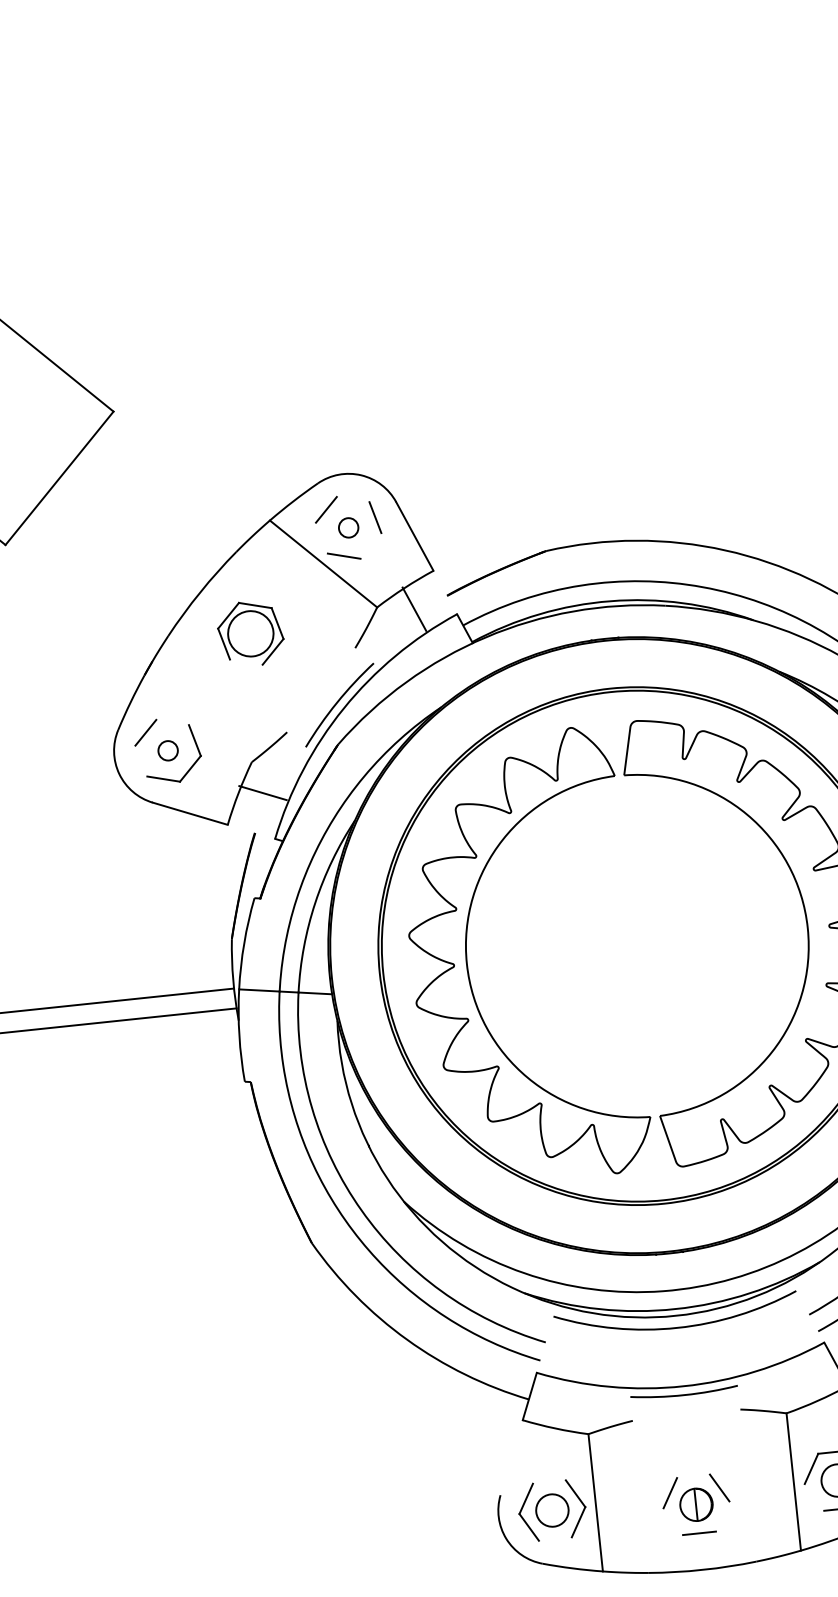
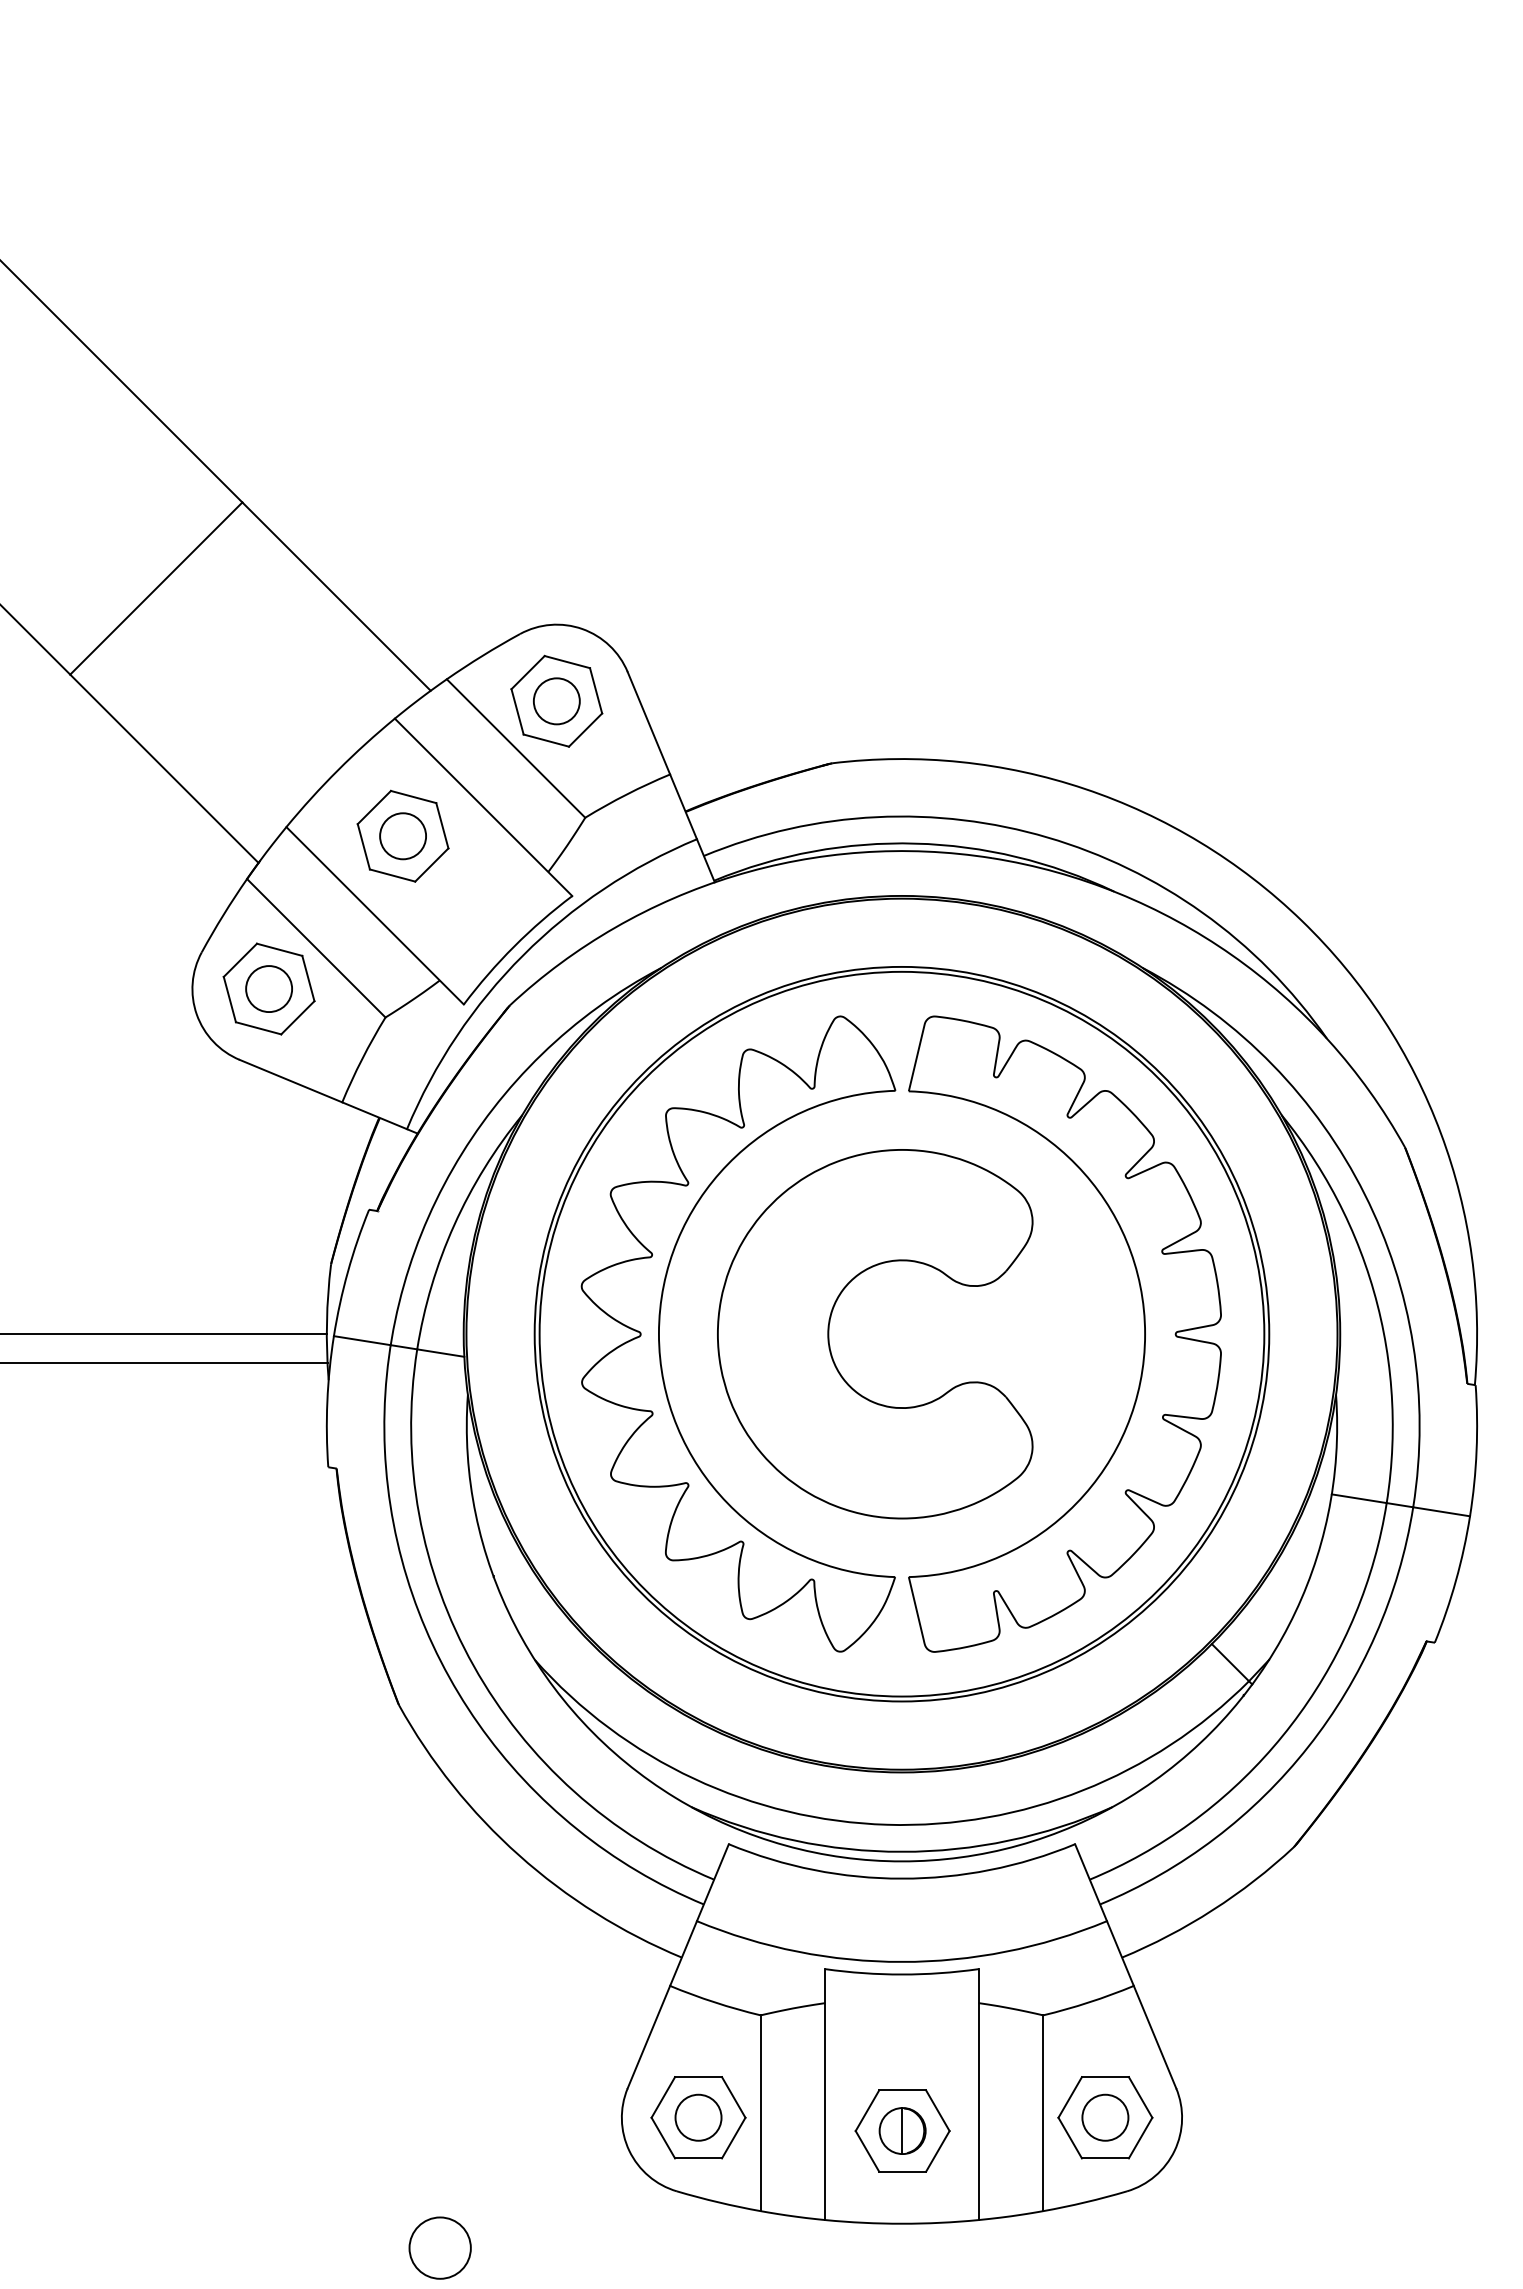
line: (186, 470) -> (336, 596), added
line: (353, 499) -> (567, 662), added
circle: (348, 528) -> (556, 701), size x1.67
line: (321, 537) -> (517, 711), added
line: (370, 545) -> (585, 729), added
line: (78, 603) -> (164, 768), added
line: (305, 607) -> (483, 807), added
line: (414, 608) -> (683, 806), moved
circle: (251, 633) -> (403, 836), size x0.71
line: (246, 662) -> (392, 875), added
line: (236, 691) -> (374, 915), added
line: (198, 718) -> (316, 948), added
line: (172, 722) -> (279, 949), added
circle: (168, 751) -> (269, 989), size x1.67
line: (141, 761) -> (229, 999), added
line: (262, 792) -> (374, 1115), moved
part: (586, 951) -> (829, 1334), added
line: (809, 1316) -> (1090, 1882), added
line: (544, 1344) -> (712, 1882), added
line: (511, 1457) -> (648, 2036), added
line: (746, 1473) -> (978, 2094), added
line: (693, 1476) -> (902, 2090), added
line: (549, 1482) -> (698, 2077), added
line: (639, 1484) -> (825, 2094), added
line: (813, 1497) -> (1069, 2137), added
line: (722, 1516) -> (937, 2151), added
line: (673, 1521) -> (867, 2151), added
line: (555, 1539) -> (698, 2158), added

